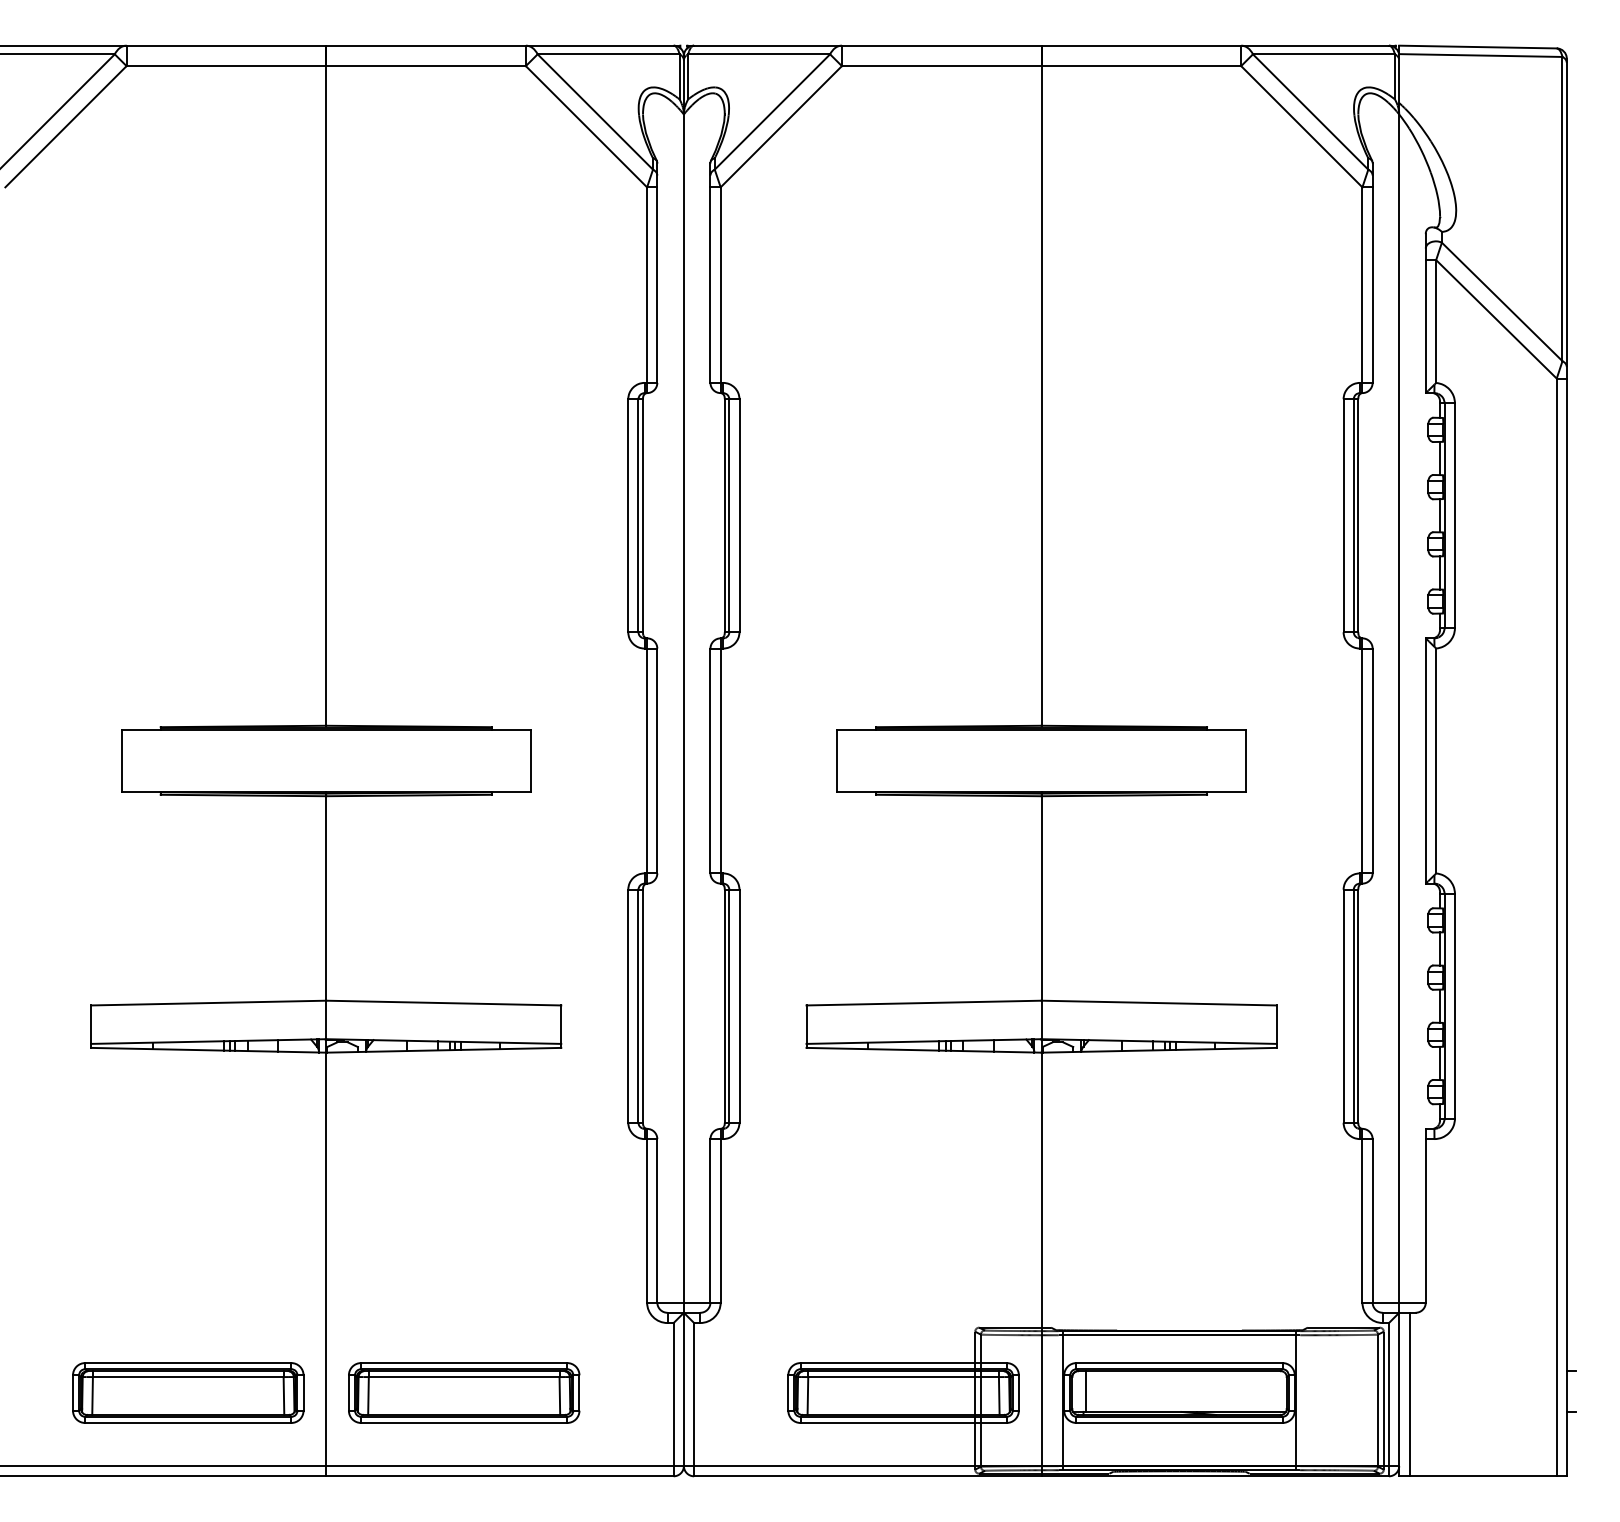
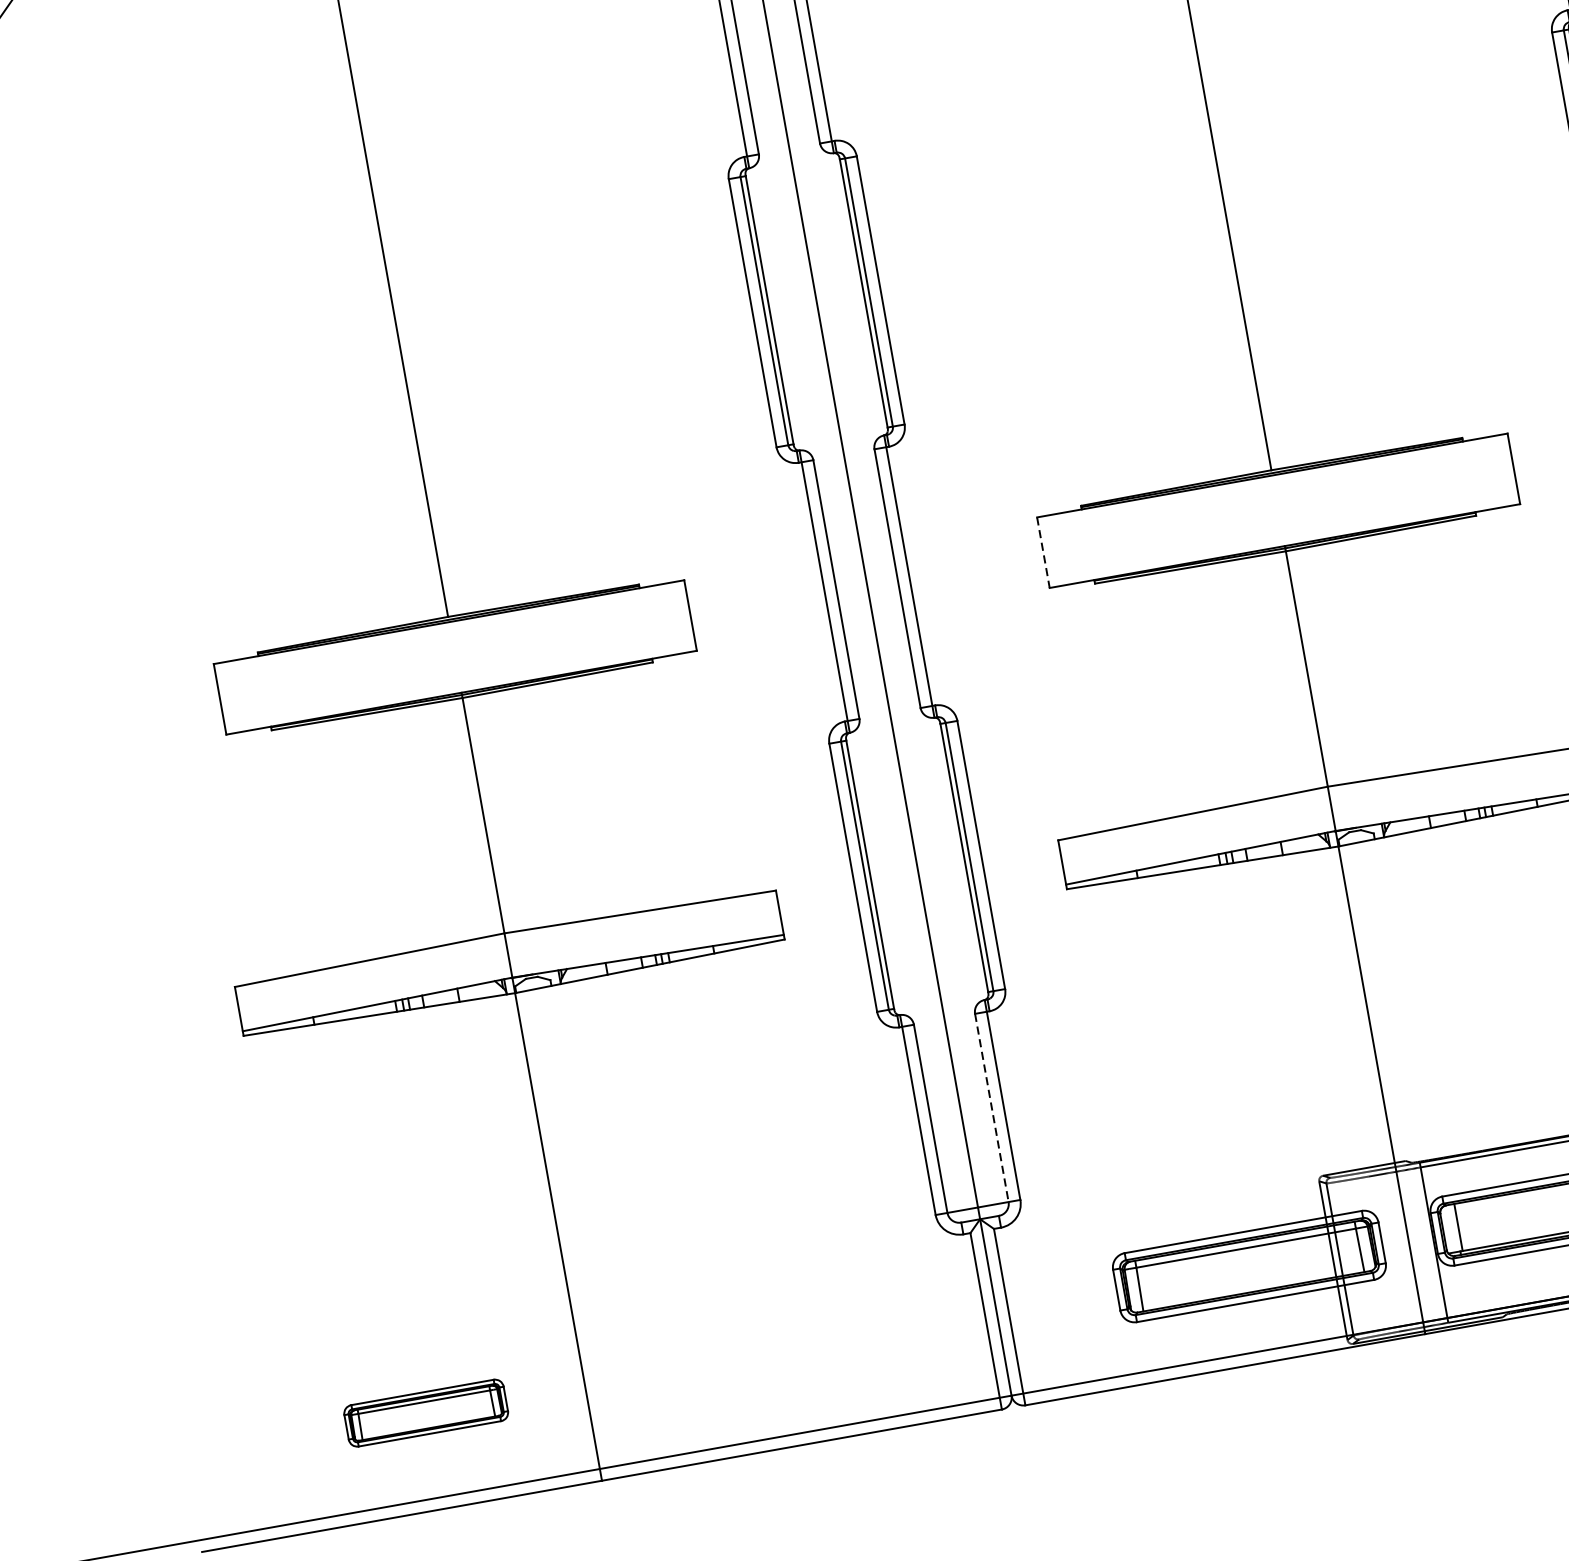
line: (837, 761) -> (1043, 553), solid -> dashed
line: (710, 1220) -> (991, 1107), solid -> dashed
part: (188, 1392) -> (426, 1412), size x0.6
part: (464, 1392) -> (743, 1355), removed

